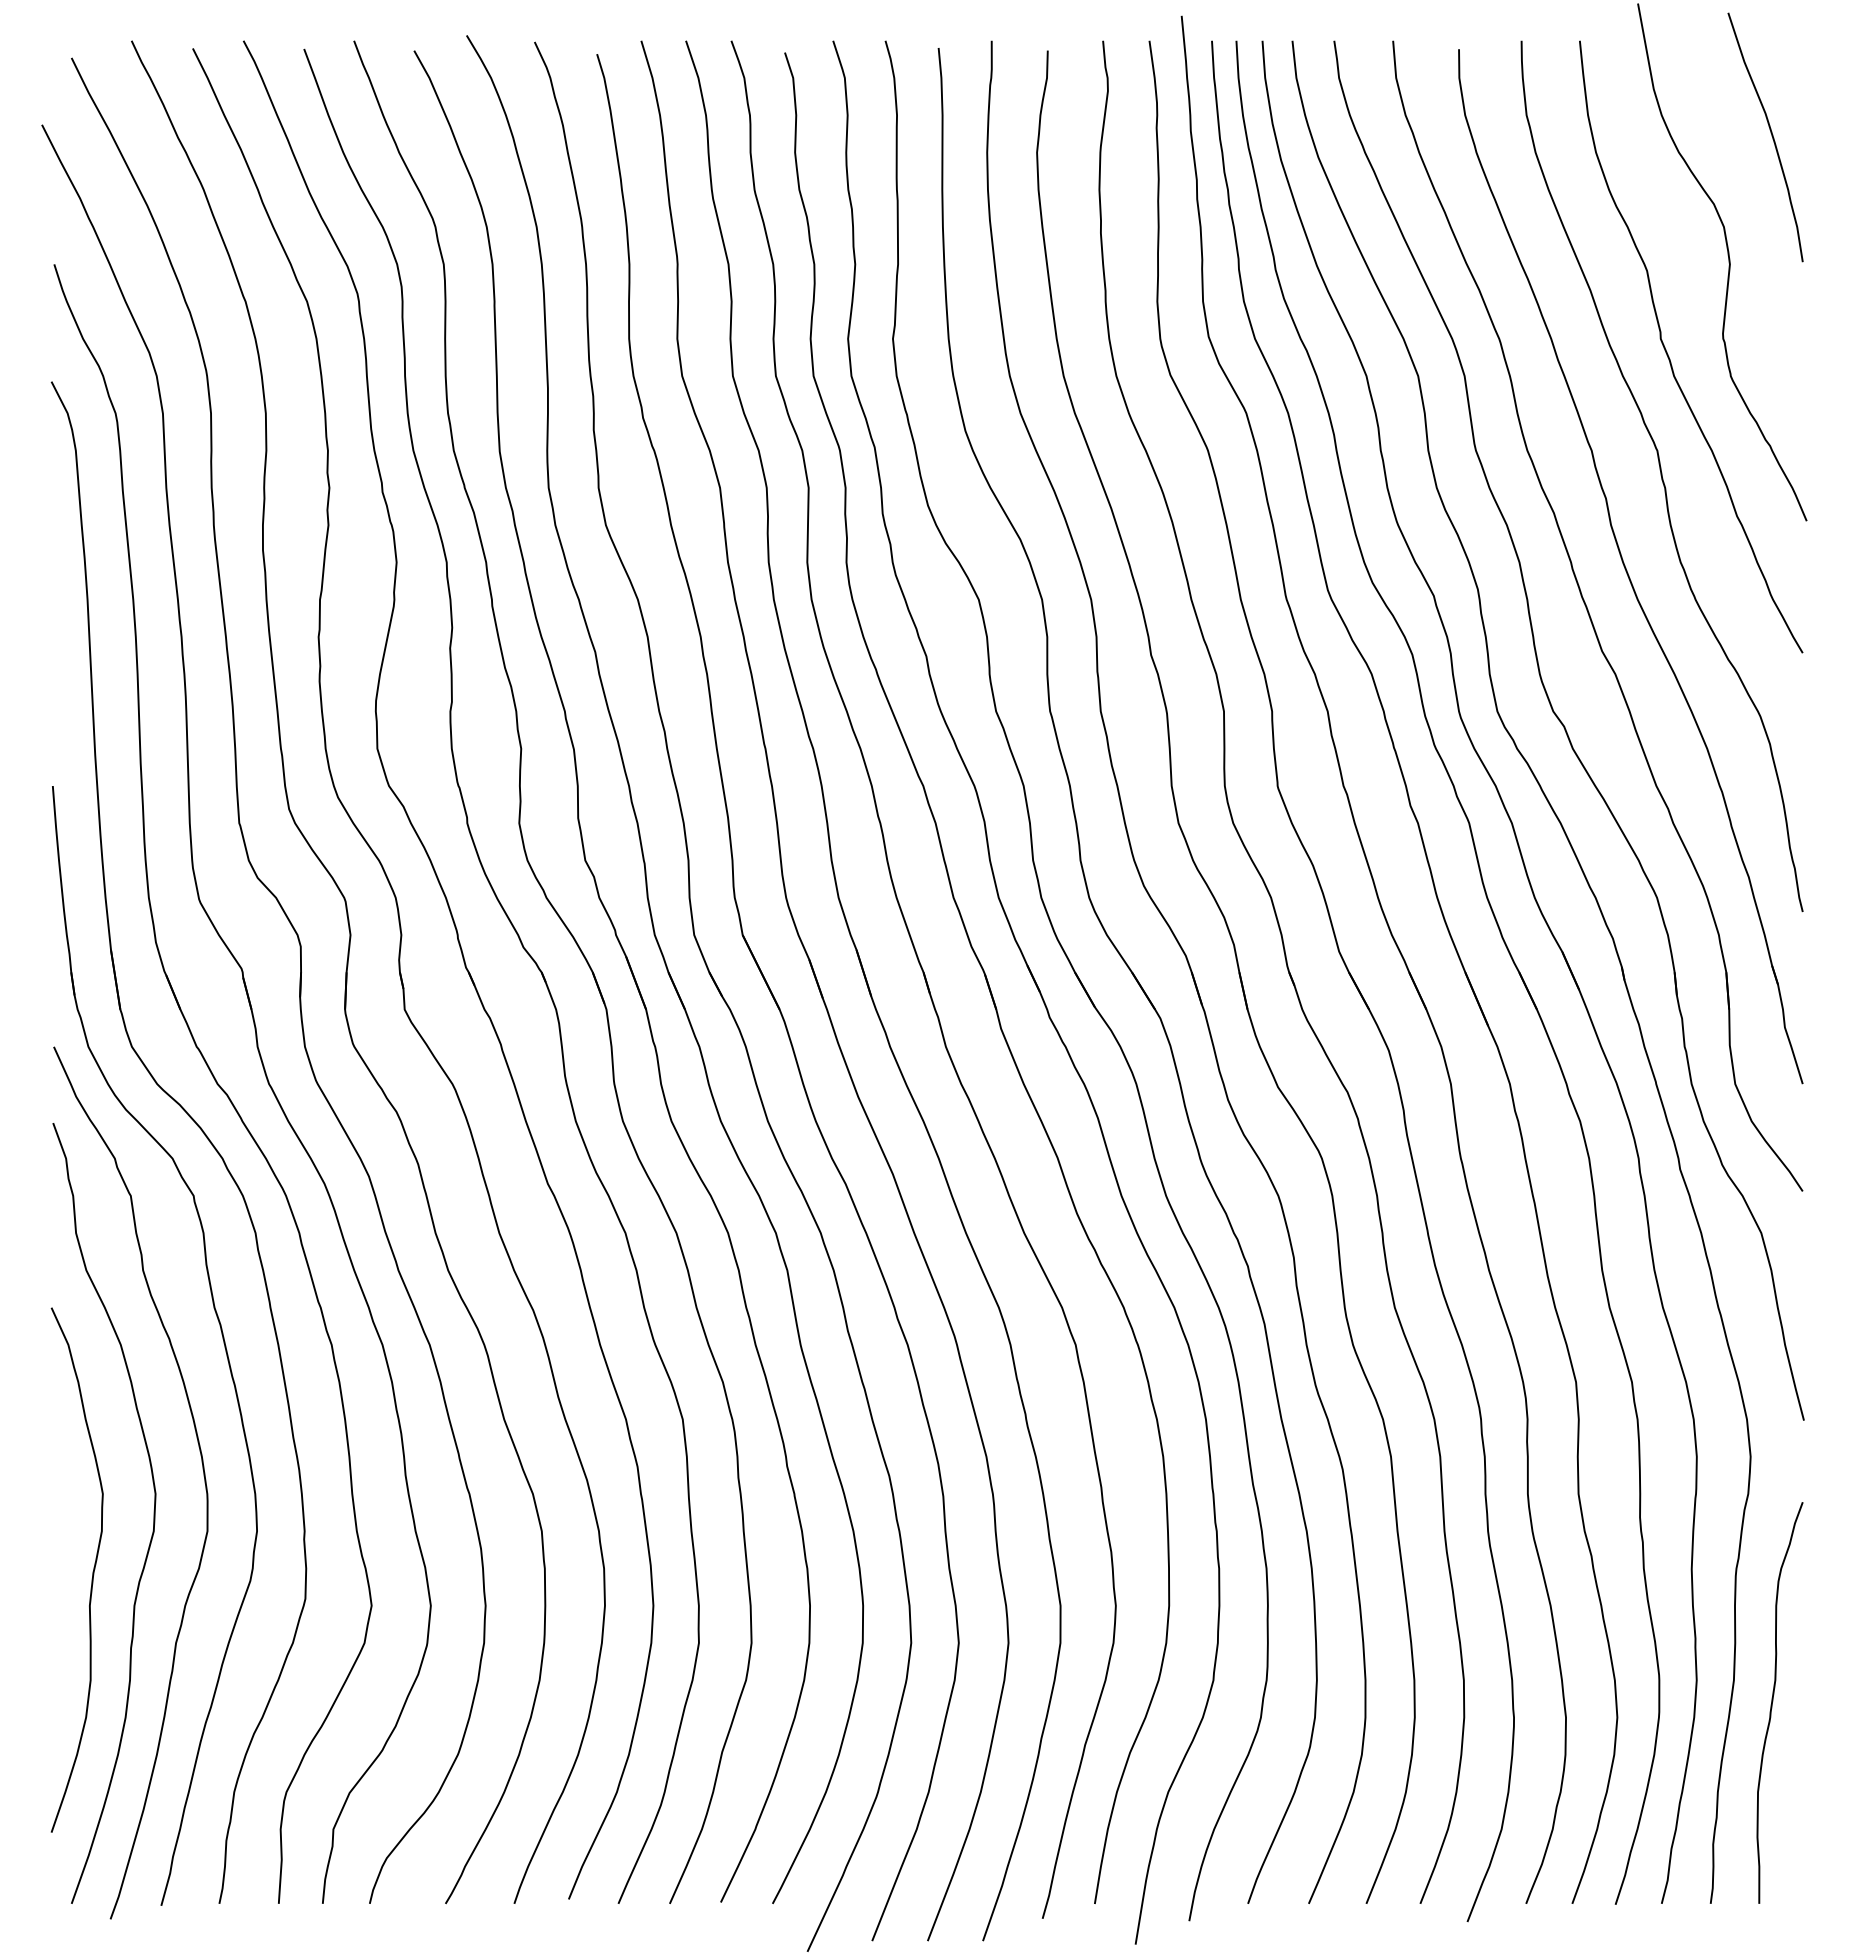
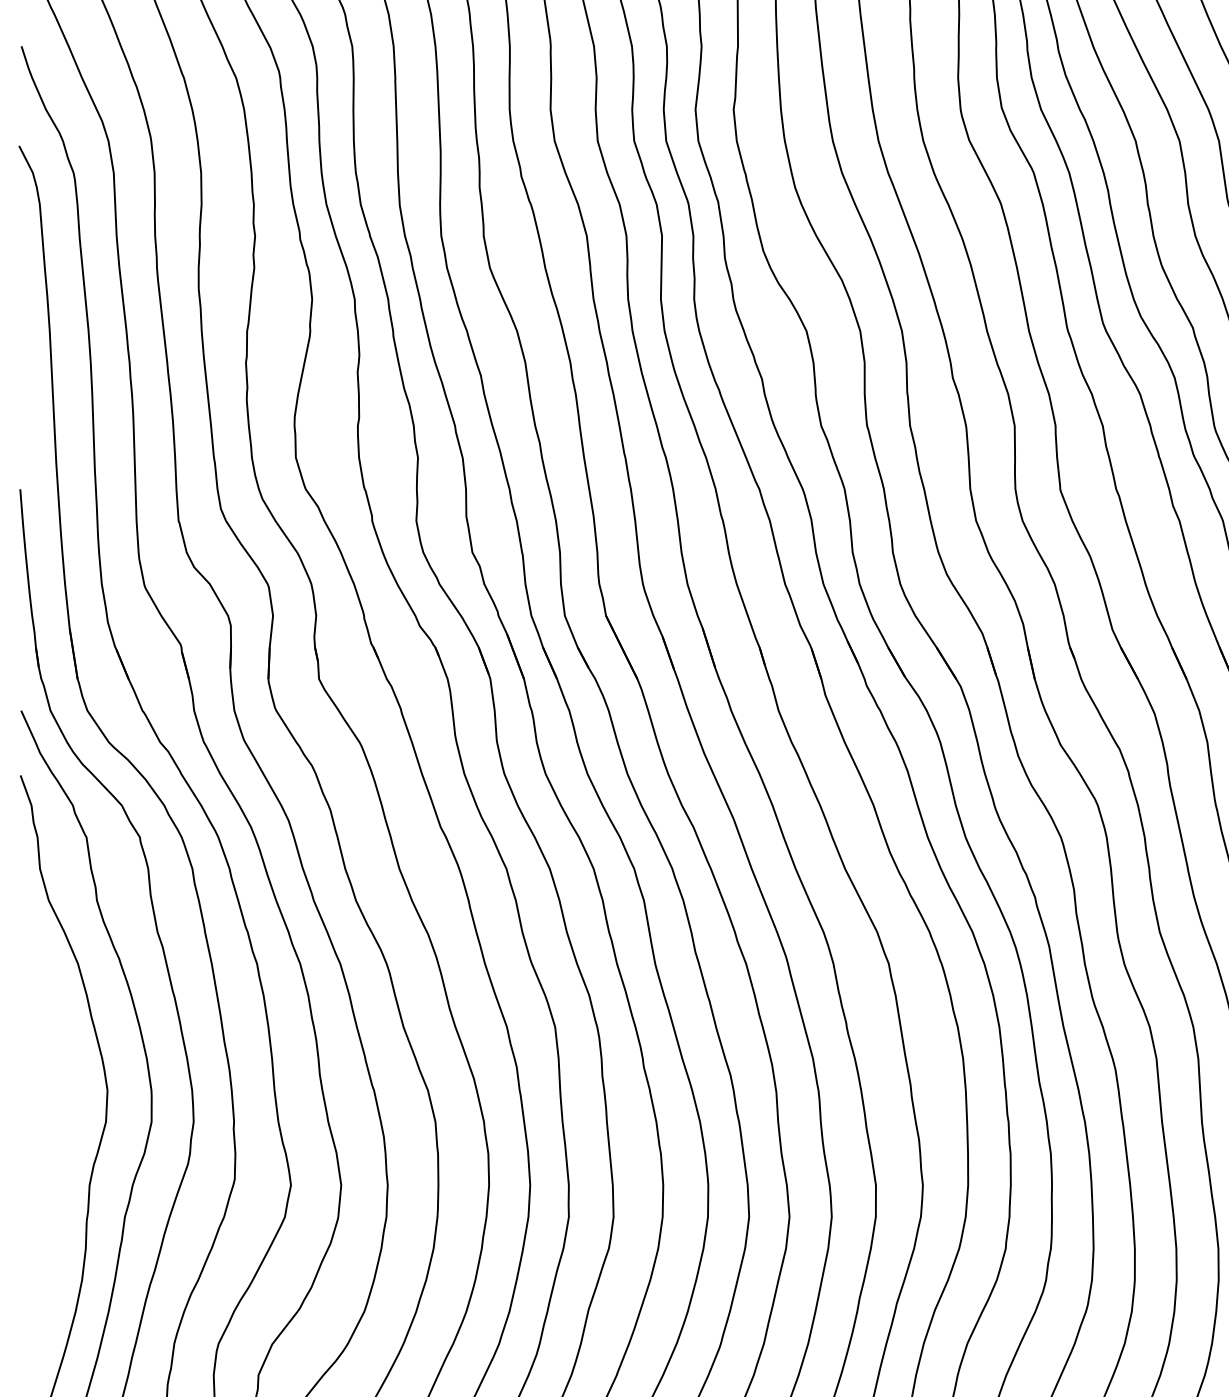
curve: (92, 1571) -> (53, 1156), removed

